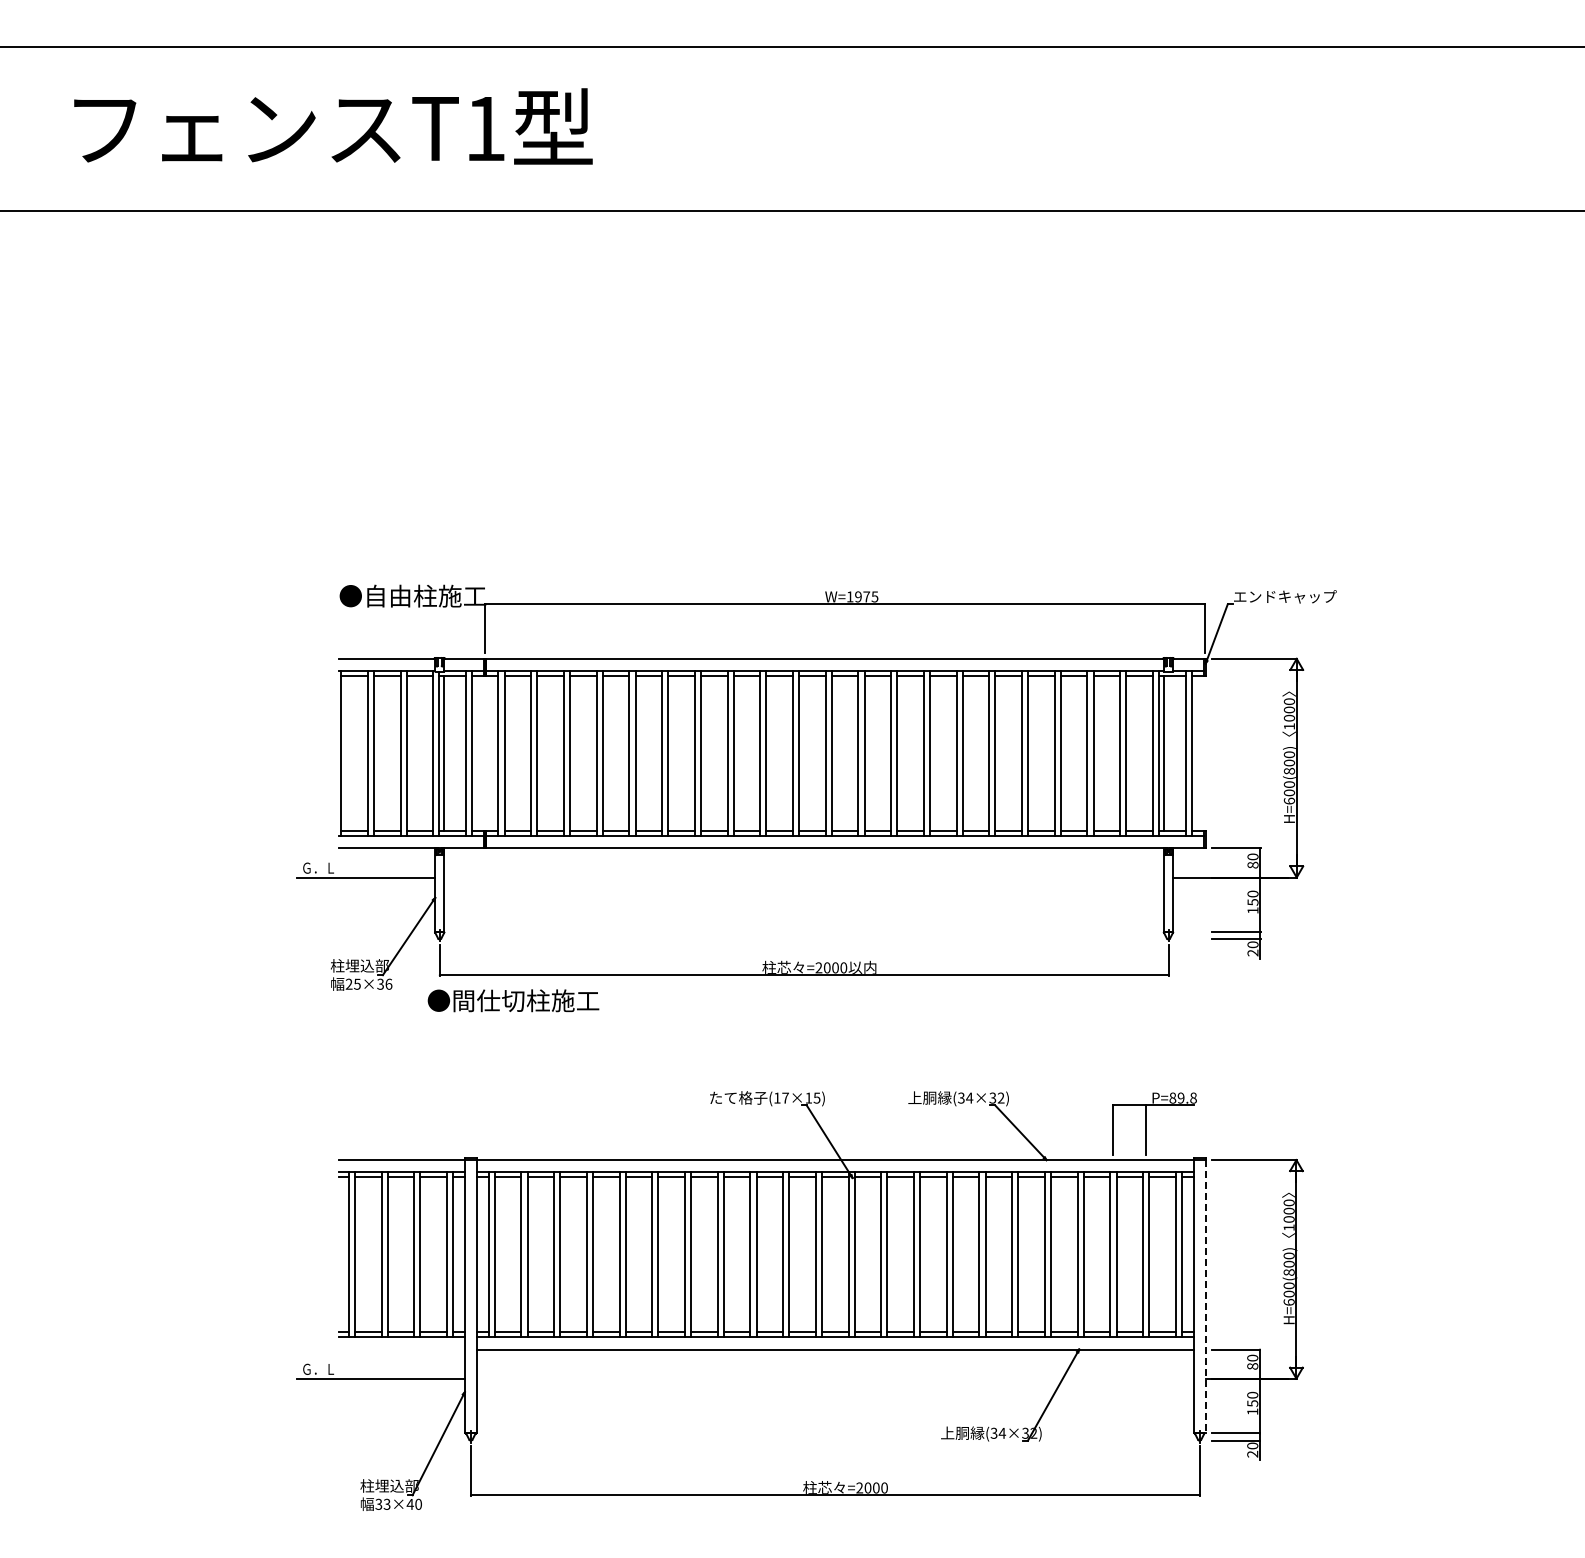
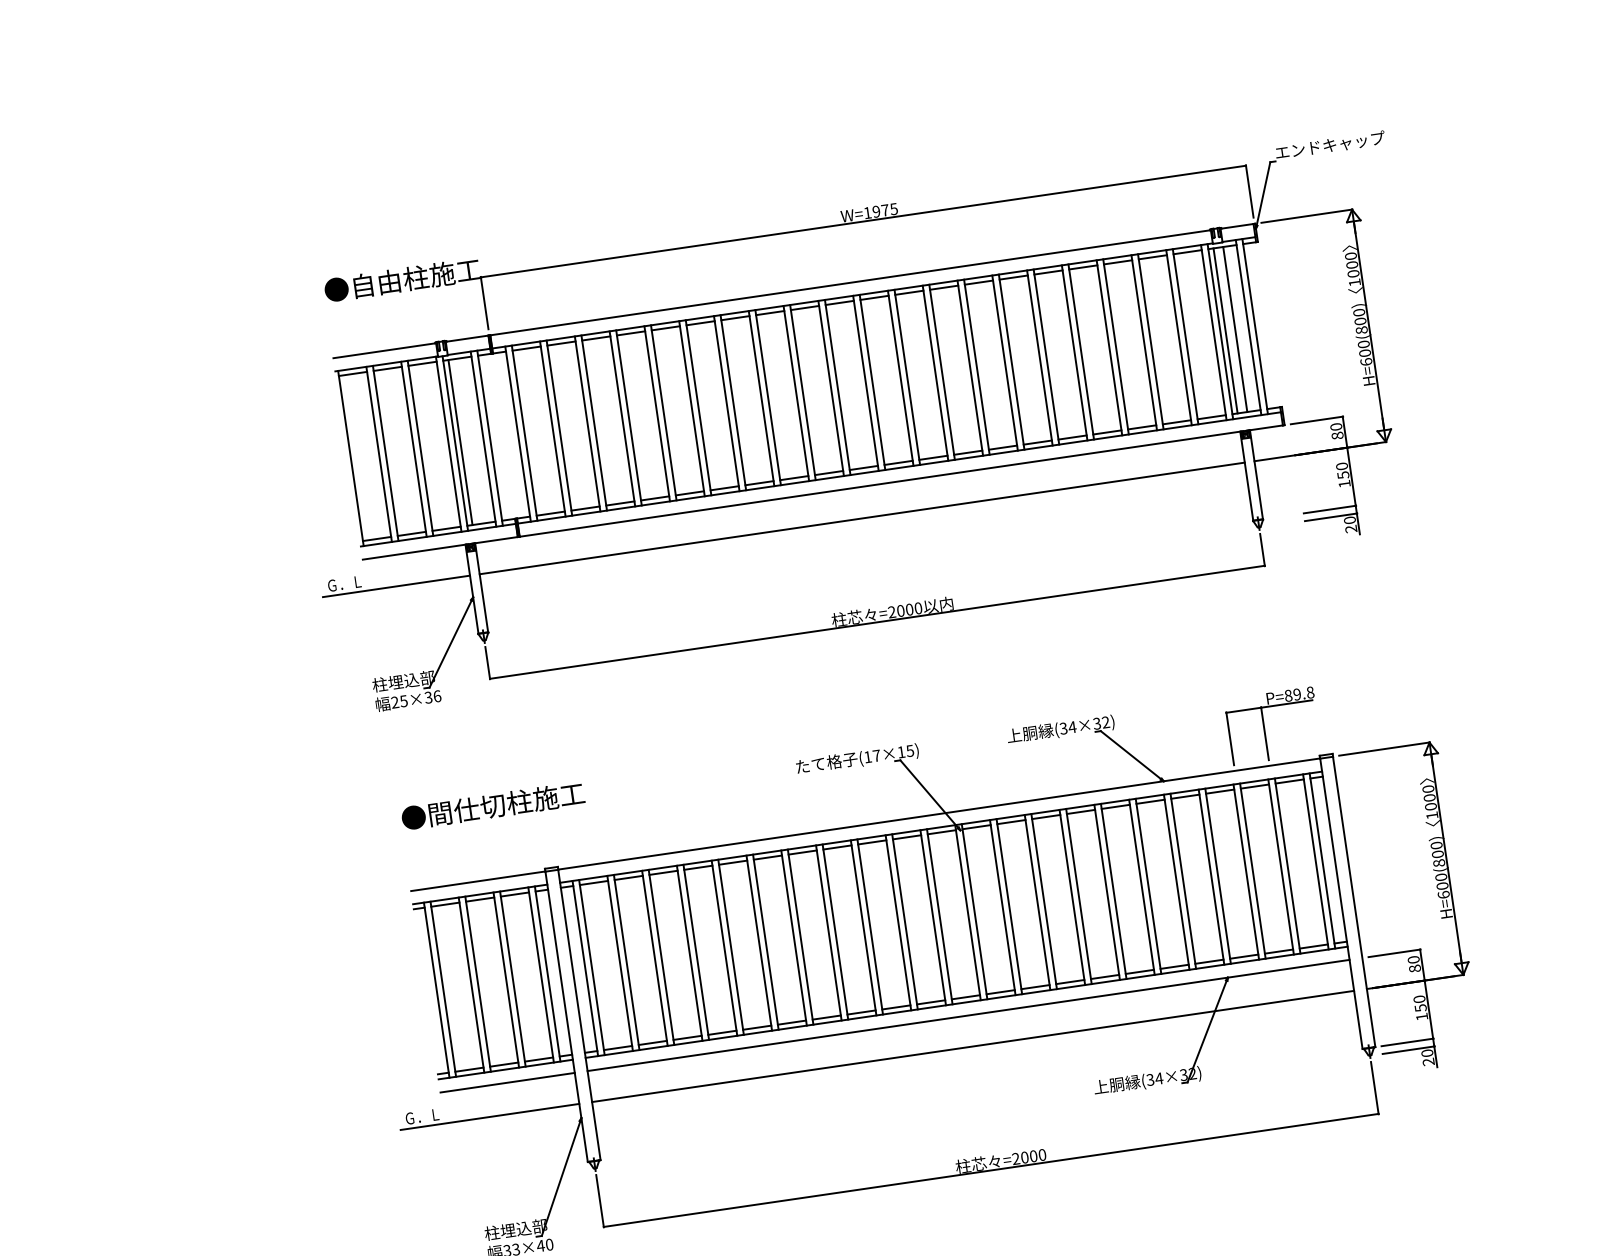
line: (1173, 753) -> (1235, 329), added
line: (803, 877) -> (861, 518), added
text: (513, 1000) -> (493, 805), moved
line: (1205, 1296) -> (1353, 901), dashed -> solid
line: (401, 1349) -> (507, 1082), added
line: (834, 1378) -> (972, 1046), added

